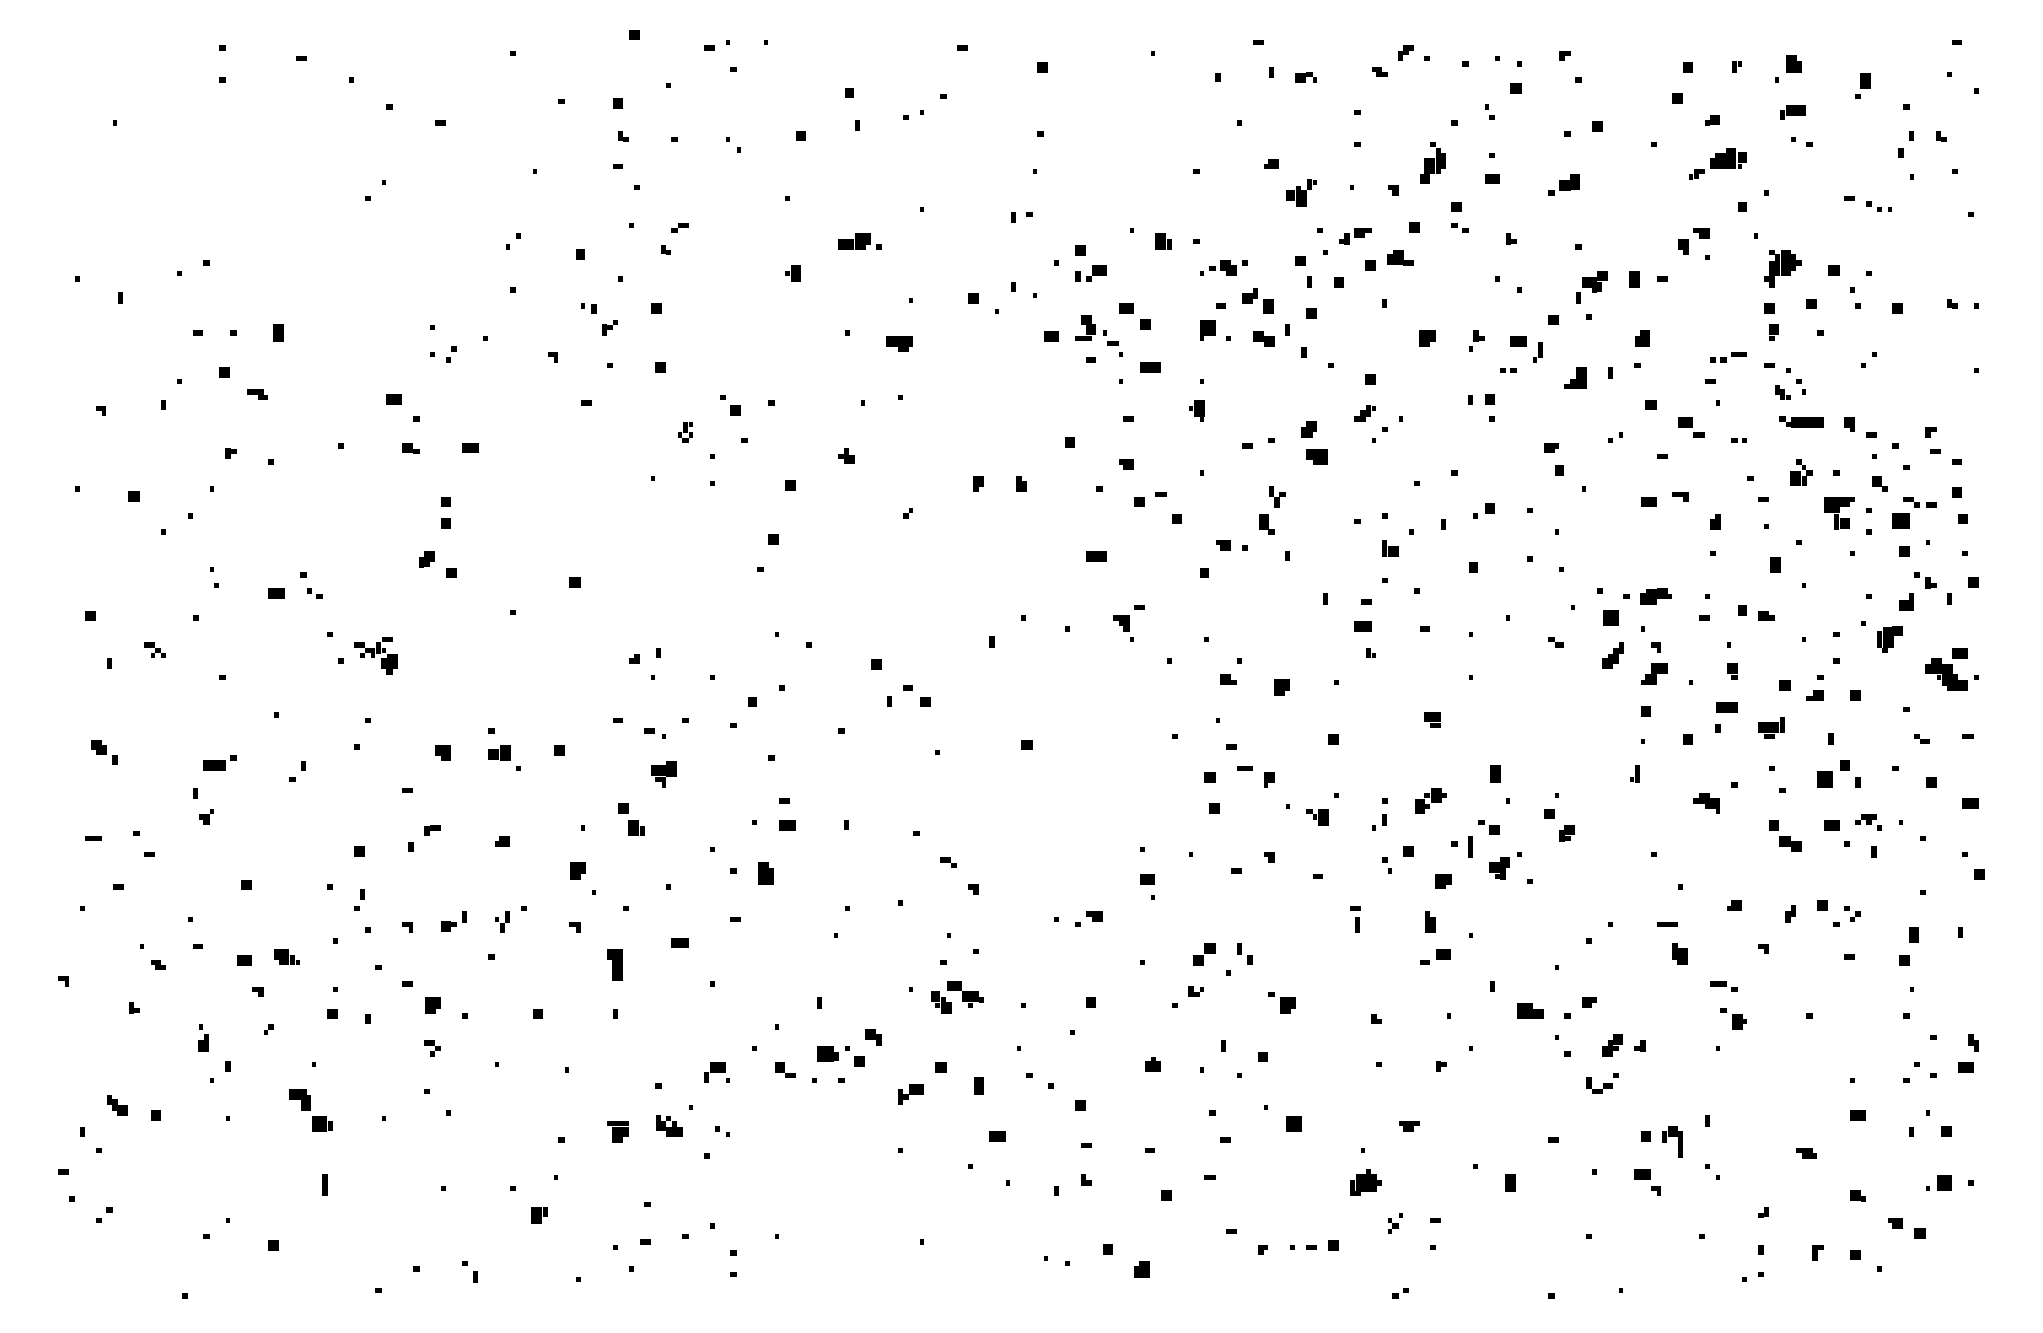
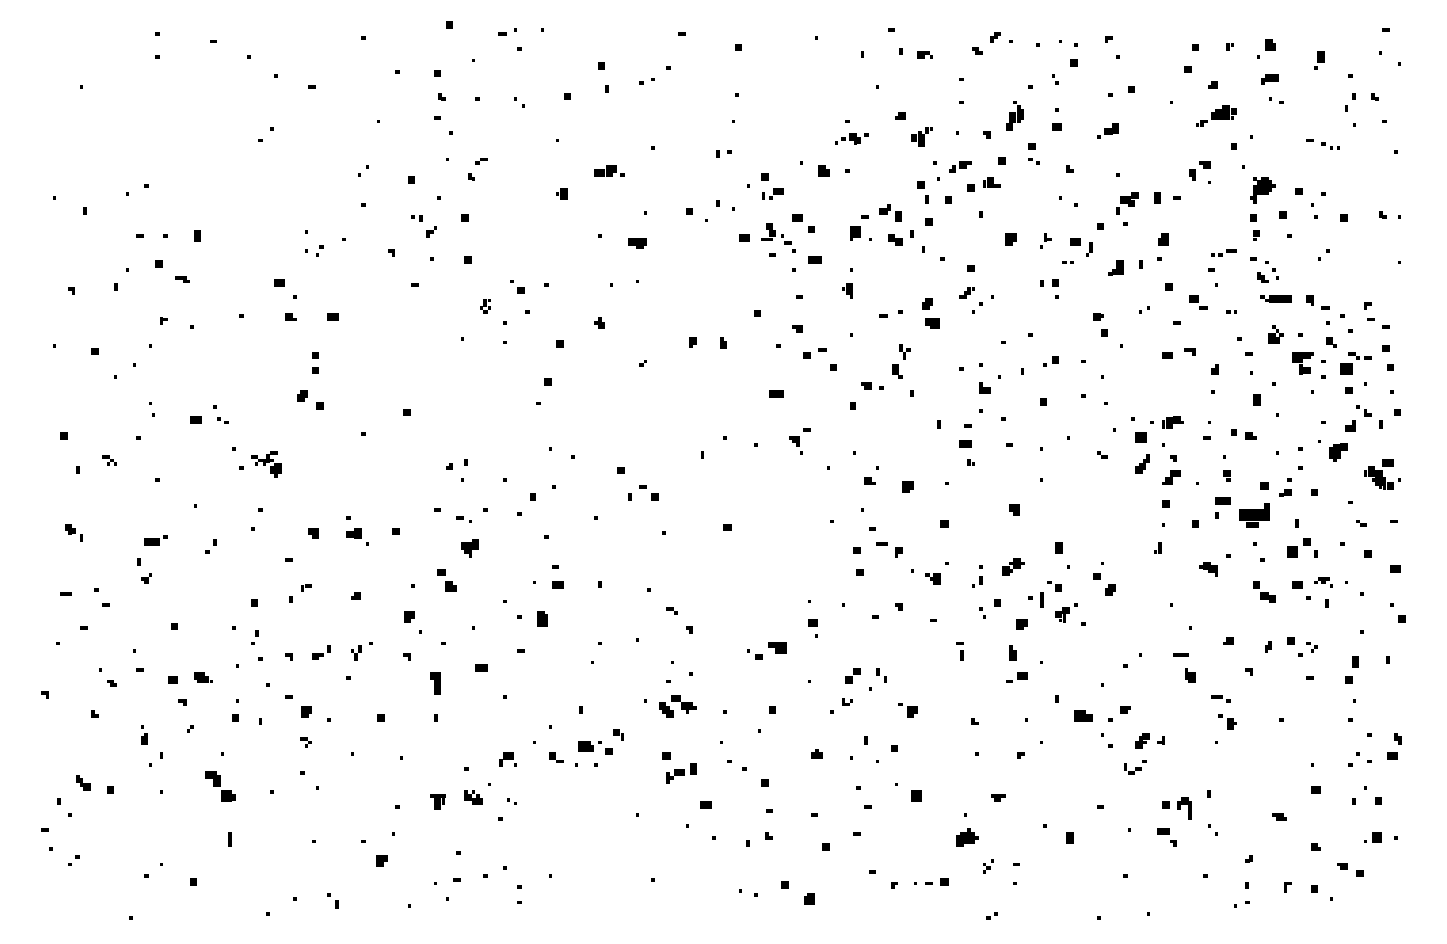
part: (1223, 267) -> (851, 138), moved
part: (1771, 727) -> (1254, 515), size x1.6
part: (1087, 918) -> (770, 650), size x1.6
part: (911, 1095) -> (675, 776), moved

